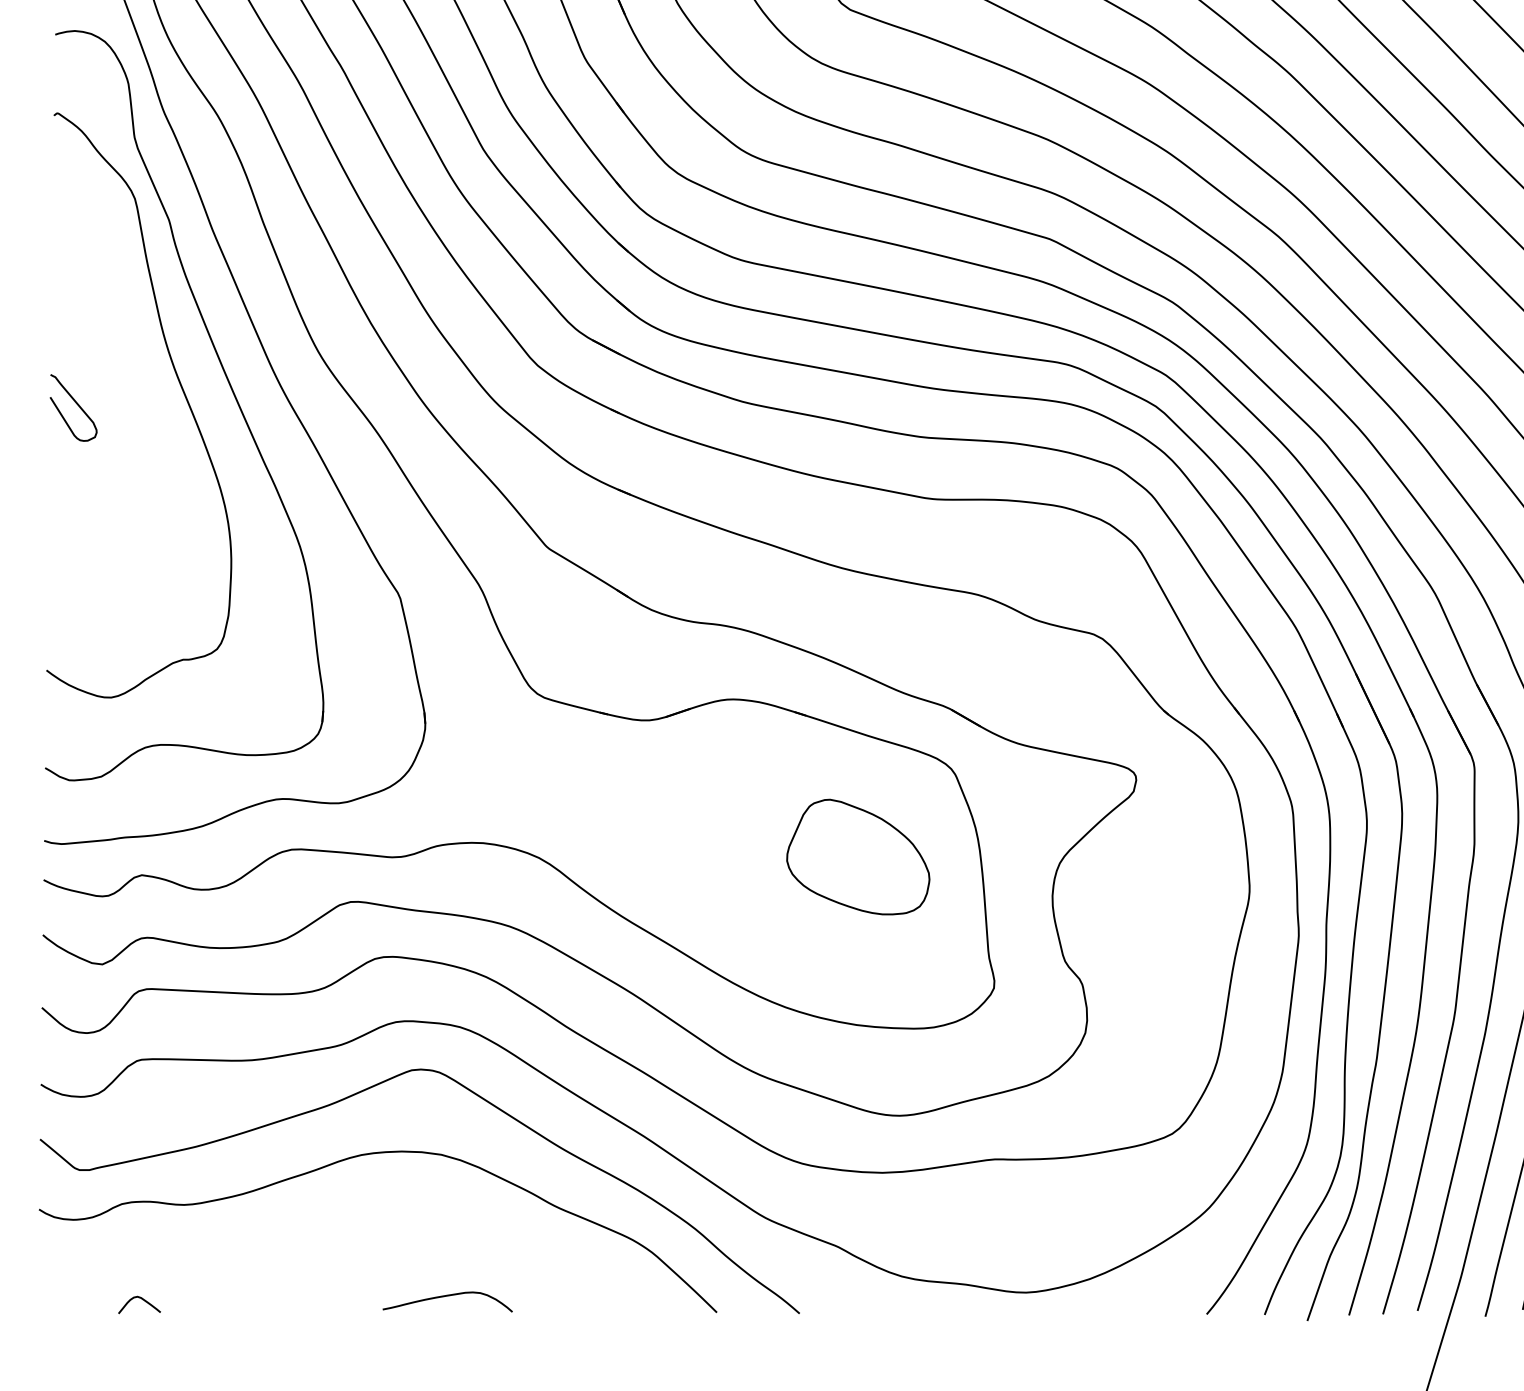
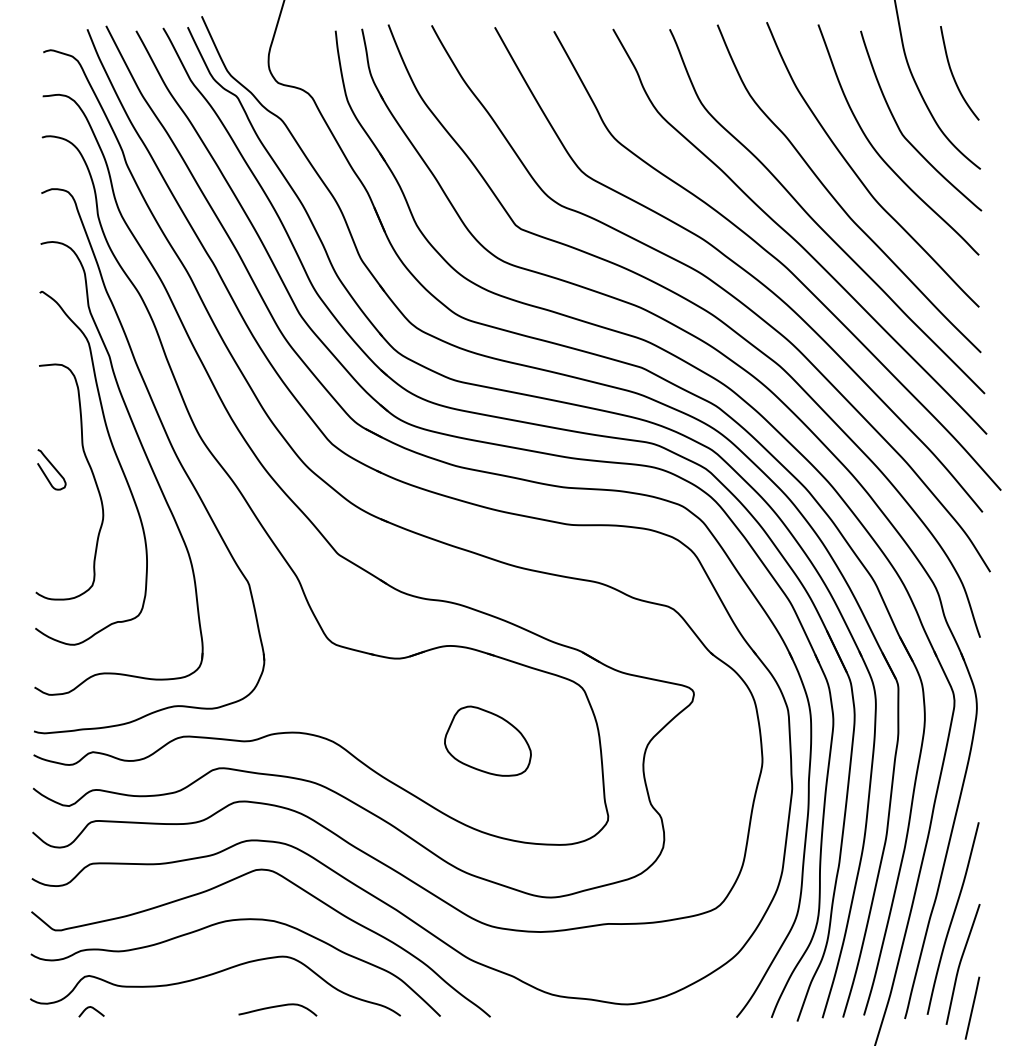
curve: (139, 414) -> (91, 473), added
part: (857, 855) -> (487, 740), moved
curve: (339, 1244) -> (212, 975), added

